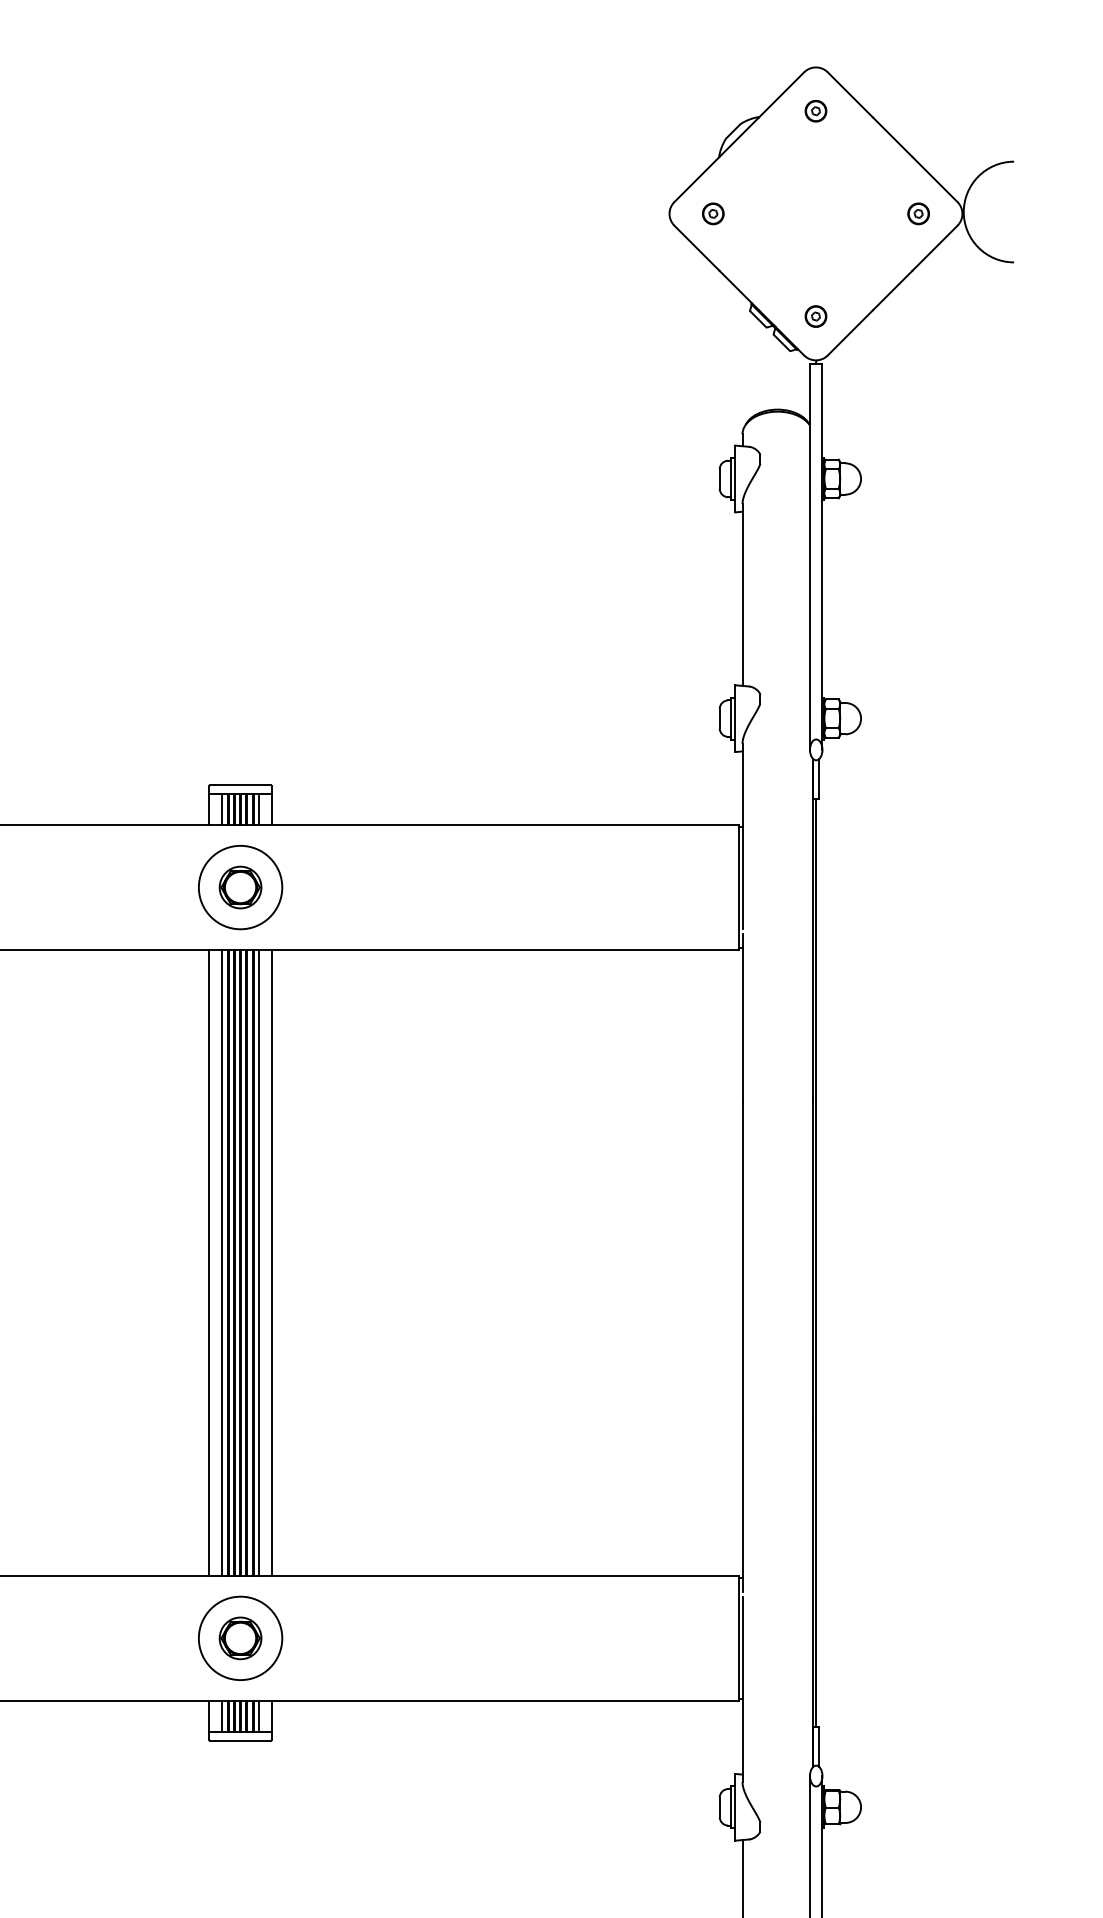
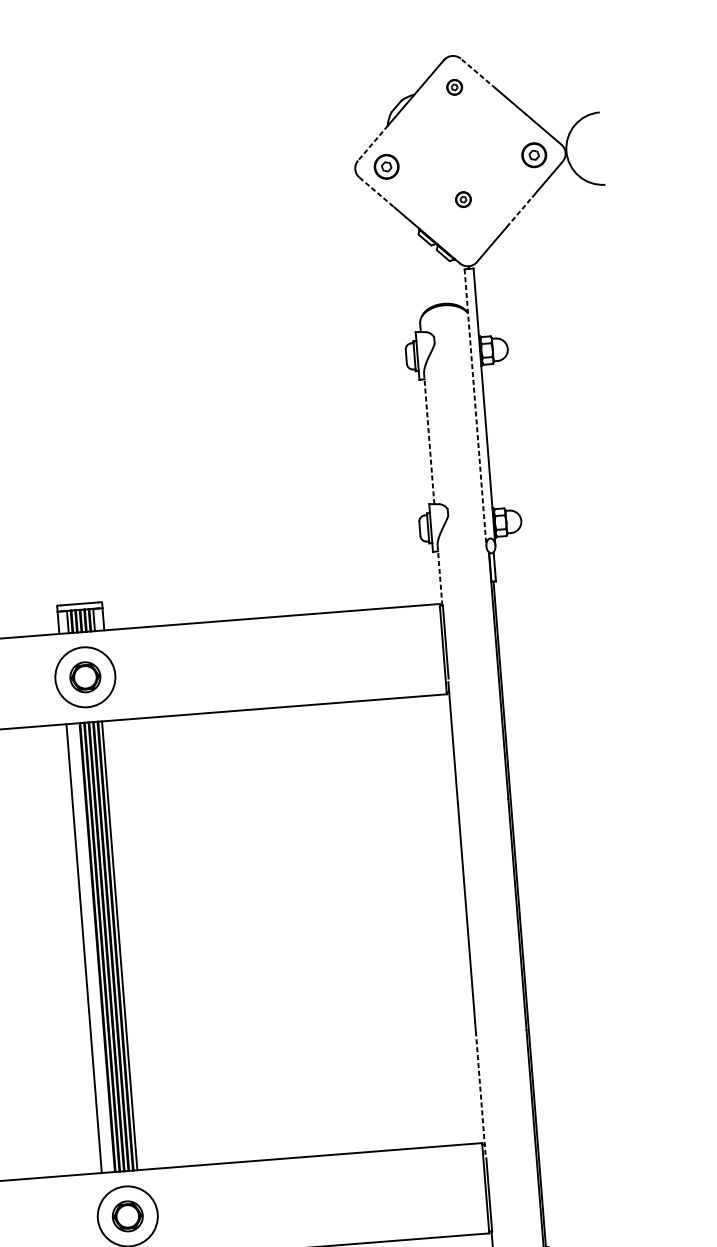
line: (850, 94) -> (478, 73), solid -> dashed
line: (696, 179) -> (372, 143), solid -> dashed
part: (713, 213) -> (386, 166), size x1.6
part: (918, 213) -> (534, 155), size x1.6
line: (696, 248) -> (376, 192), solid -> dashed
line: (892, 290) -> (519, 211), solid -> dashed
part: (815, 316) -> (463, 199), moved
line: (809, 556) -> (475, 407), solid -> dashed
line: (742, 595) -> (429, 439), solid -> dashed
line: (742, 785) -> (439, 575), solid -> dashed
line: (222, 1262) -> (93, 947), removed
line: (271, 1262) -> (128, 944), removed
line: (742, 1507) -> (480, 1094), solid -> dashed

